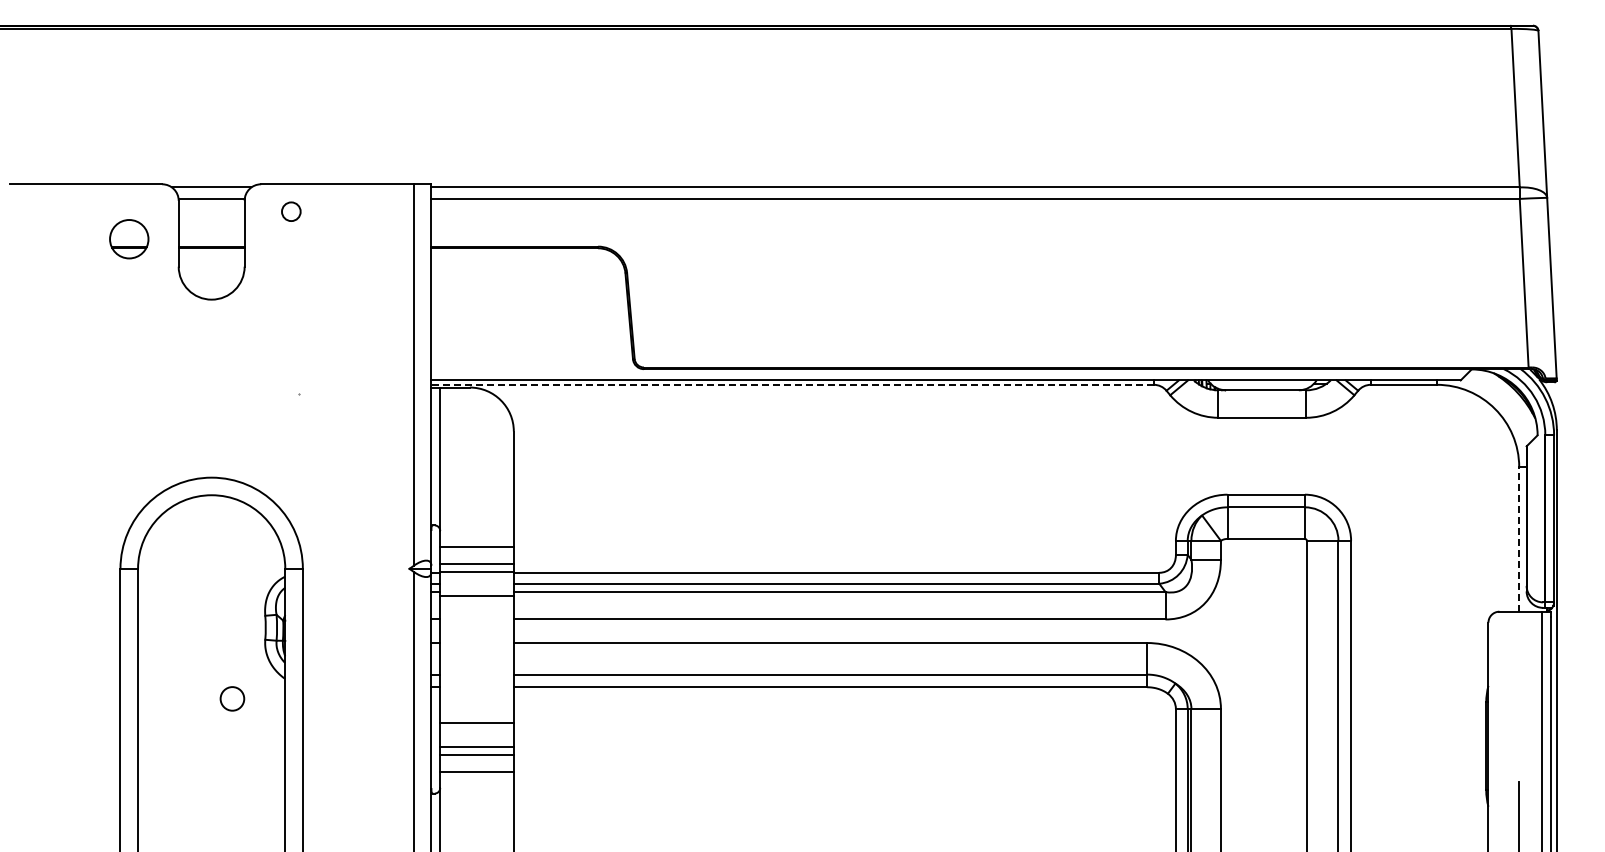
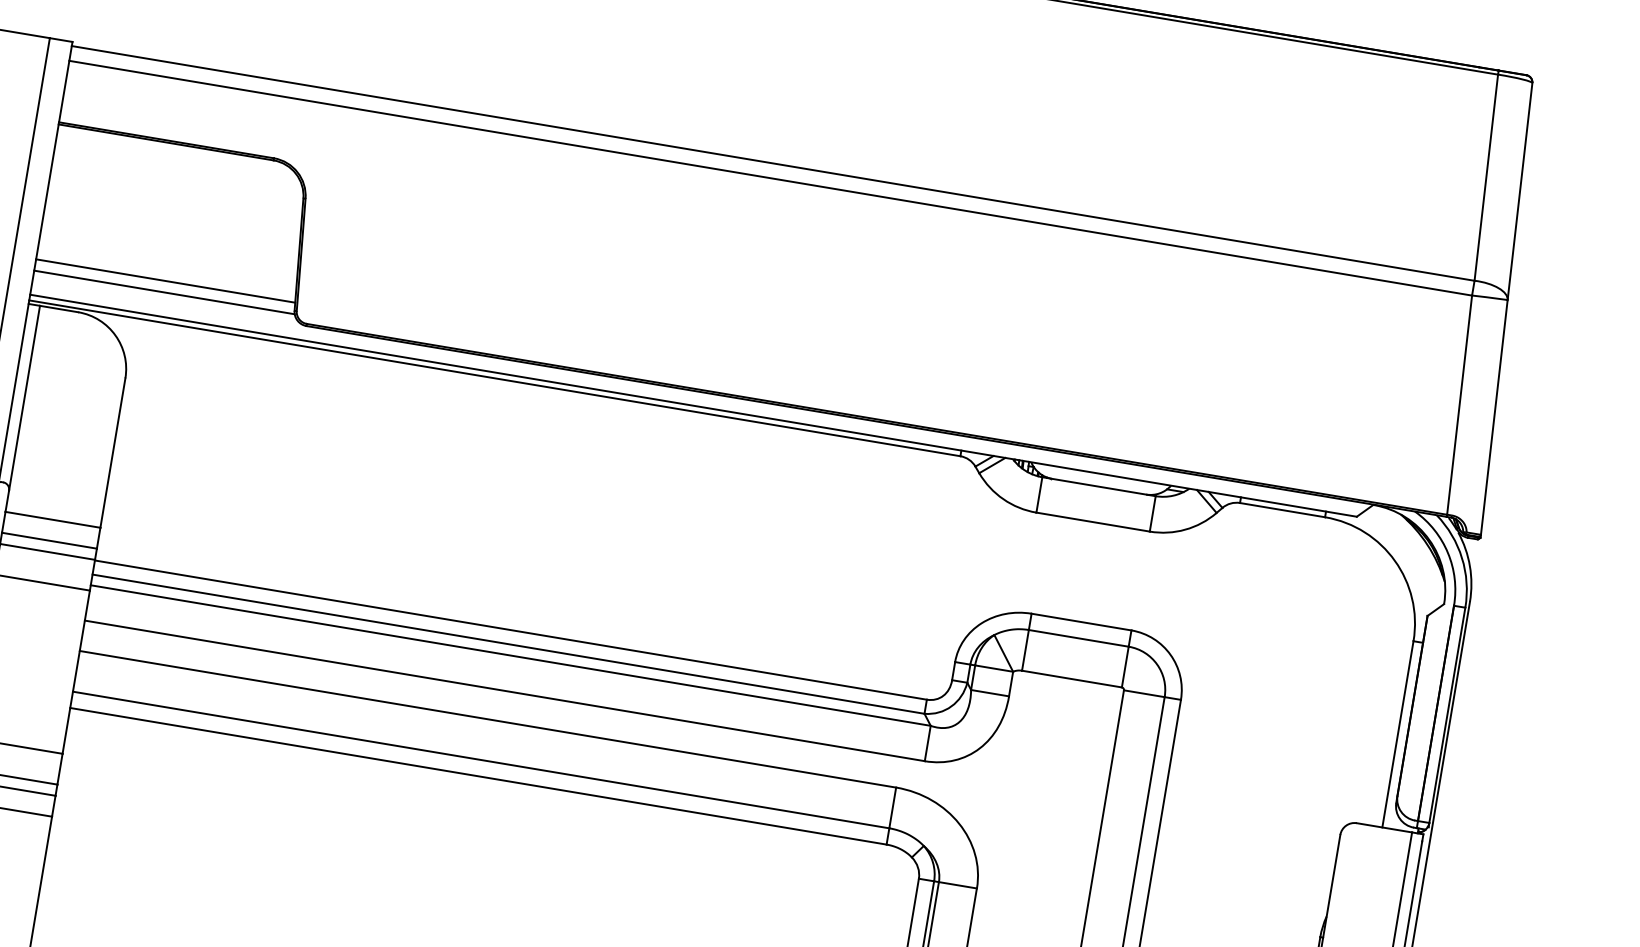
line: (531, 352) -> (165, 280), added
line: (532, 361) -> (164, 292), added
line: (792, 384) -> (494, 377), dashed -> solid
line: (1519, 538) -> (1398, 733), dashed -> solid

